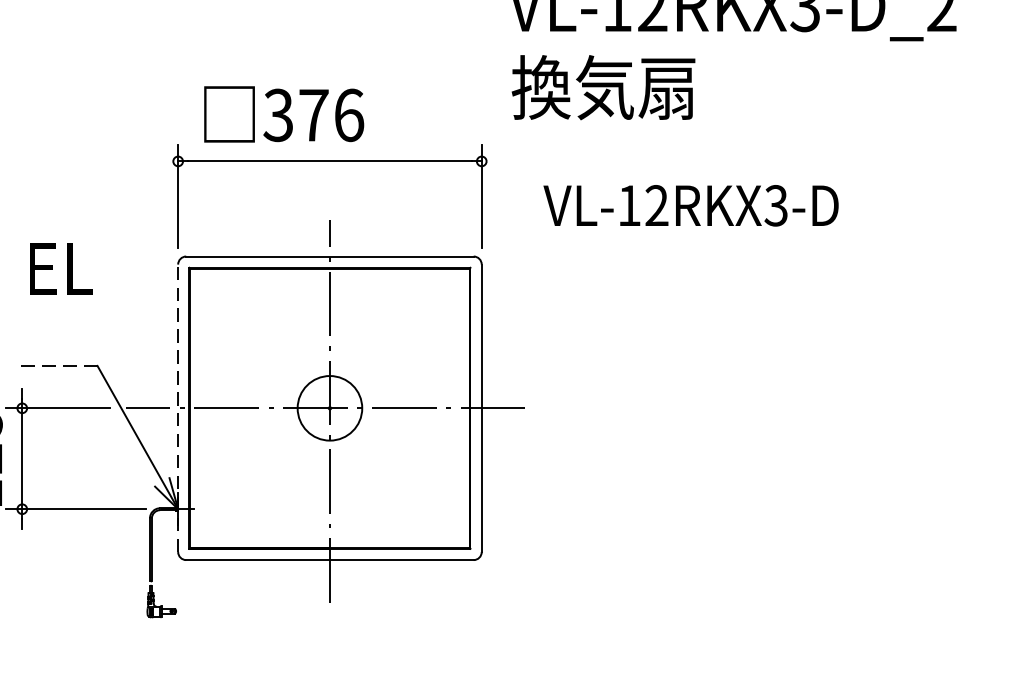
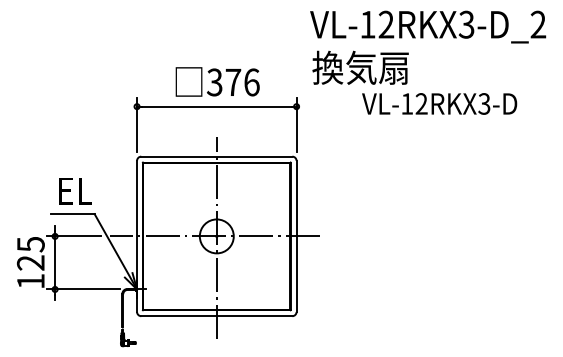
text: (283, 113) -> (217, 81), moved
text: (690, 204) -> (439, 103), moved
text: (61, 269) -> (75, 191), moved
line: (55, 366) -> (72, 214), dashed -> solid
line: (179, 408) -> (137, 236), dashed -> solid

